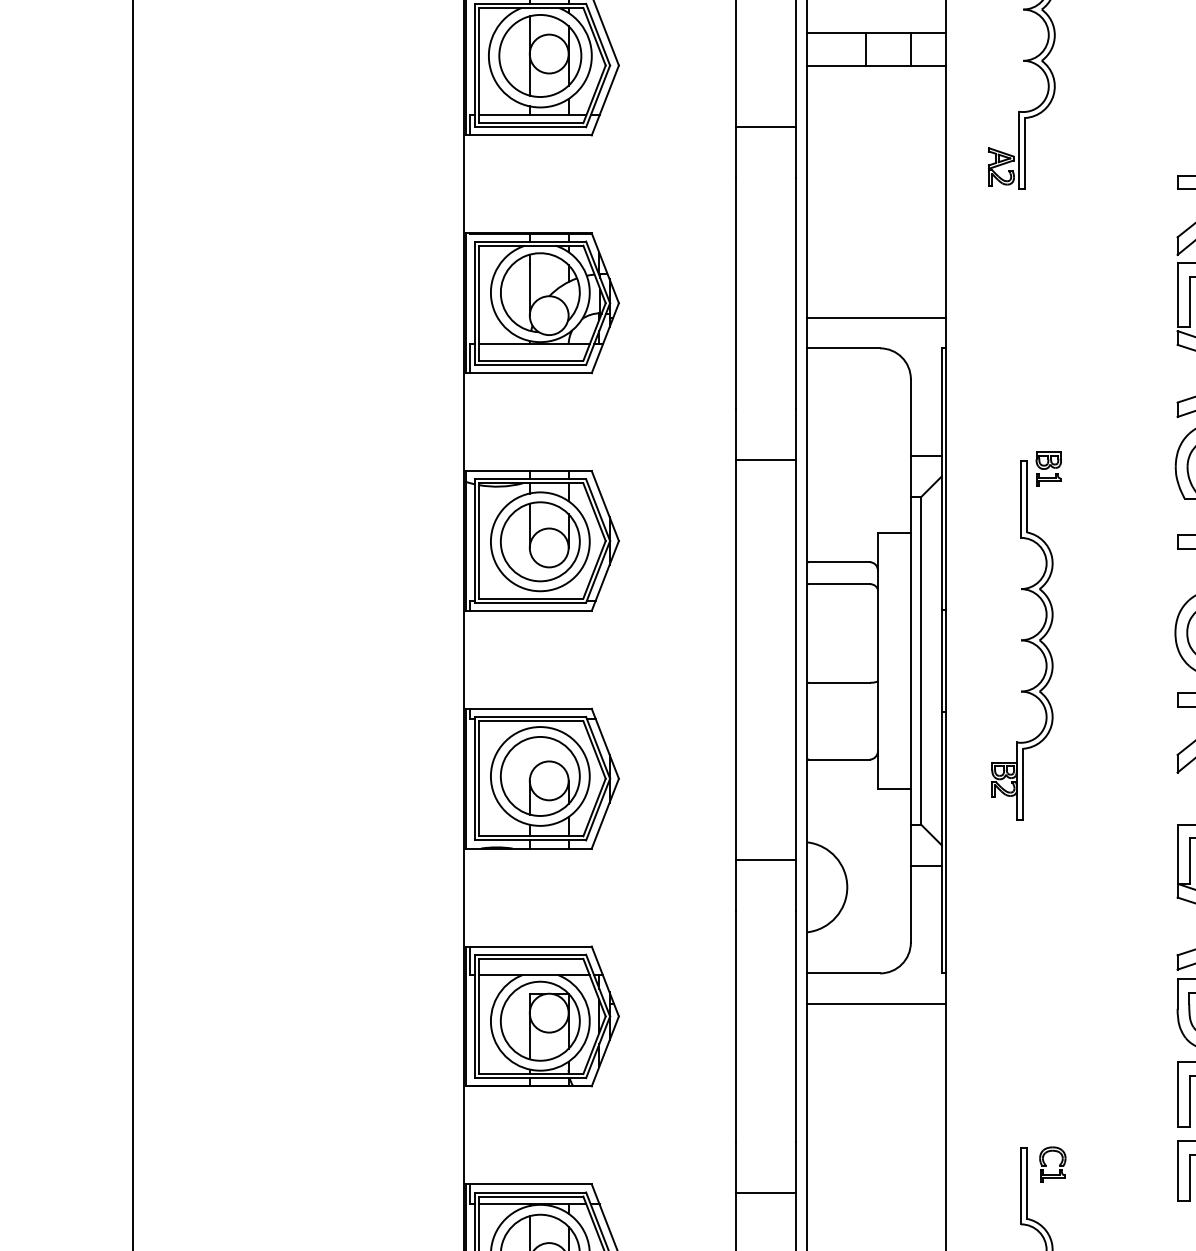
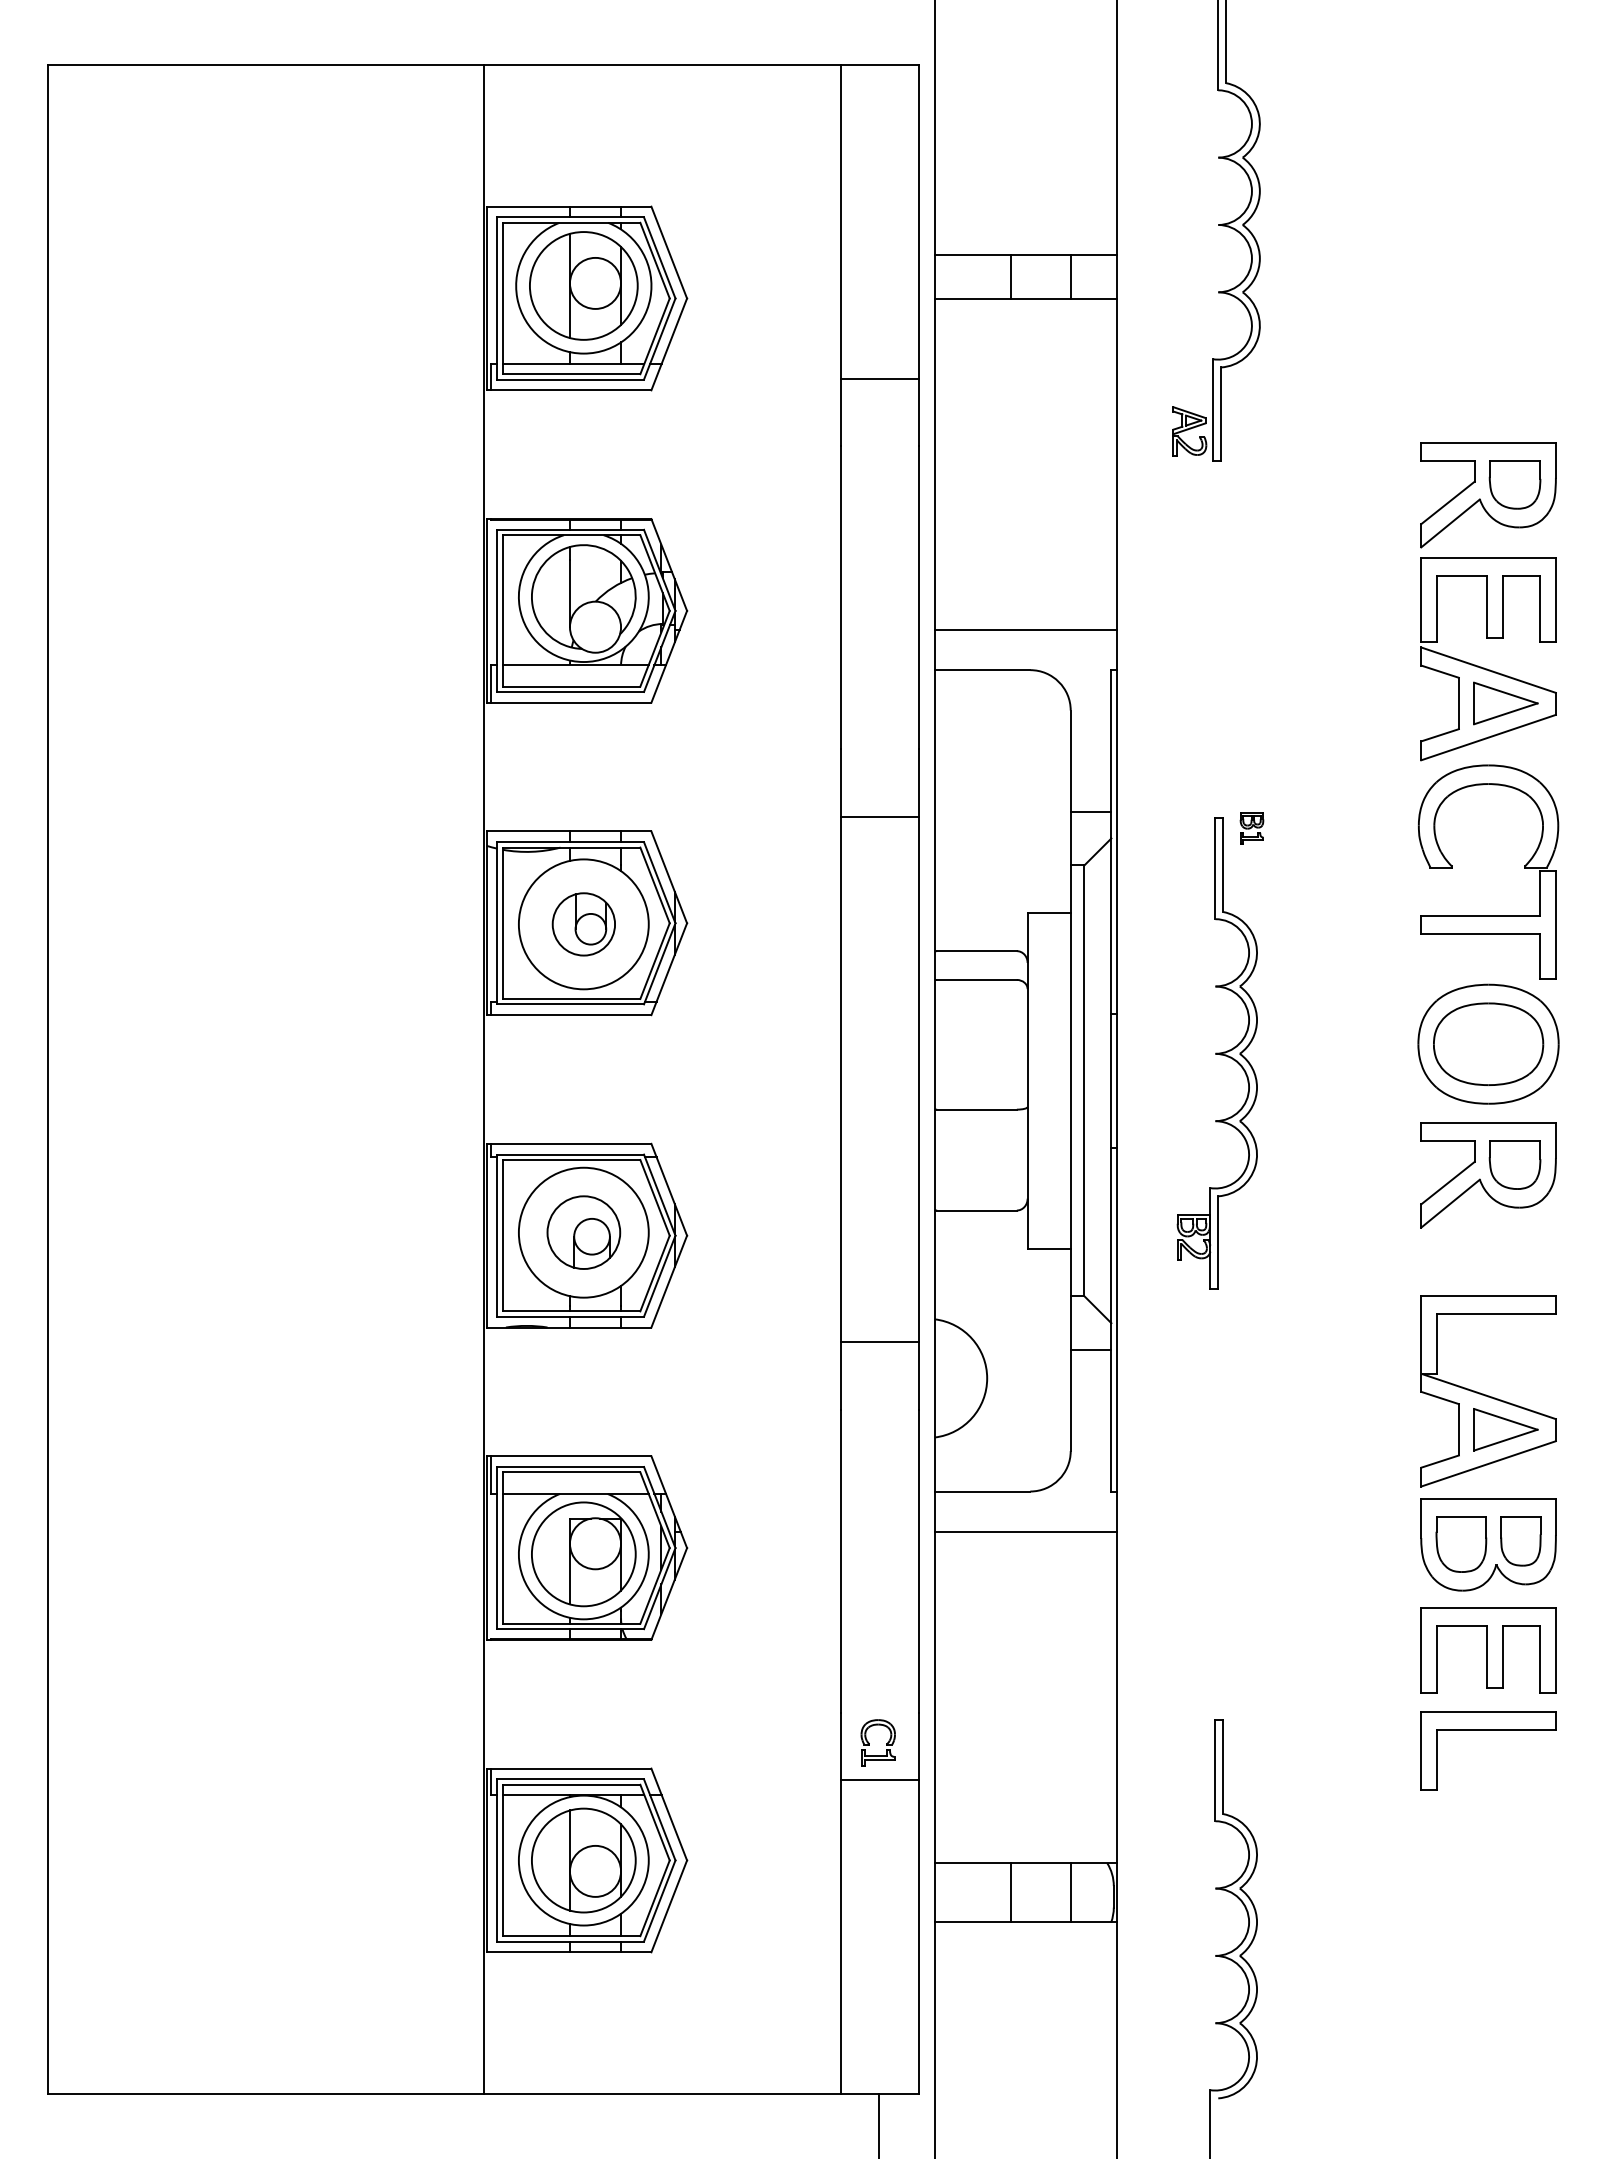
part: (1048, 468) -> (1251, 828), size x0.7
part: (540, 541) -> (583, 924), size x0.6
part: (540, 776) -> (583, 1232), size x0.7
part: (1046, 1164) -> (869, 1742), moved

